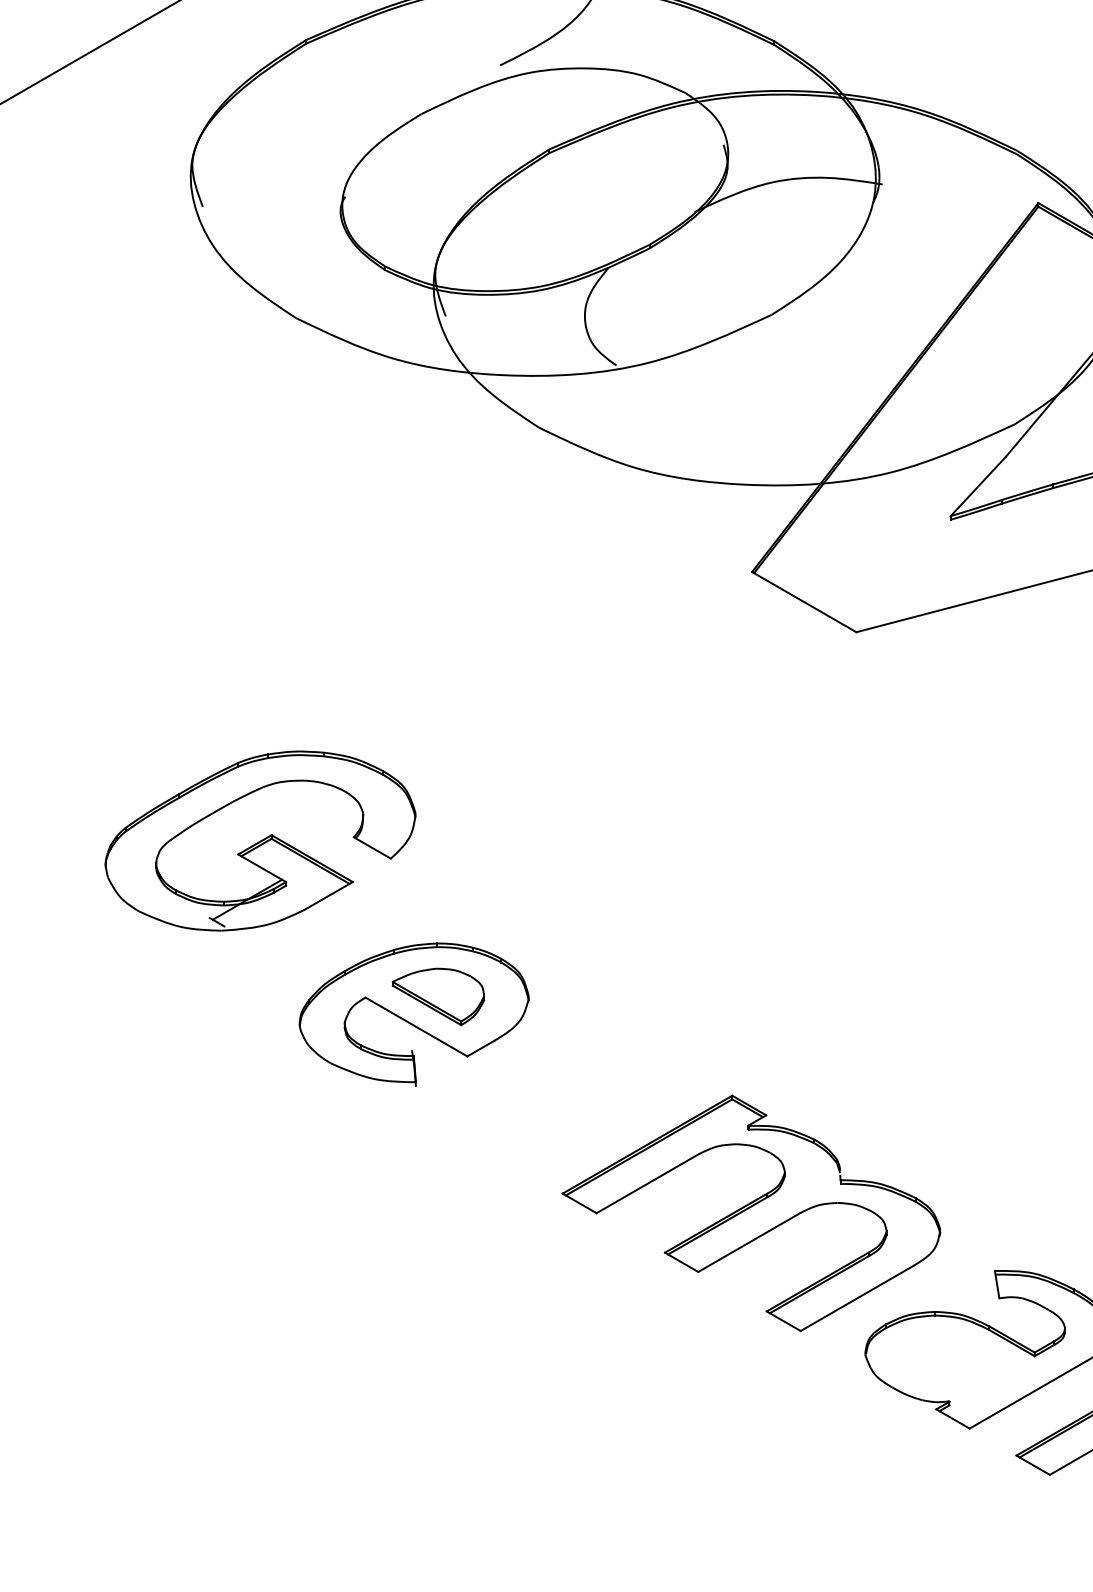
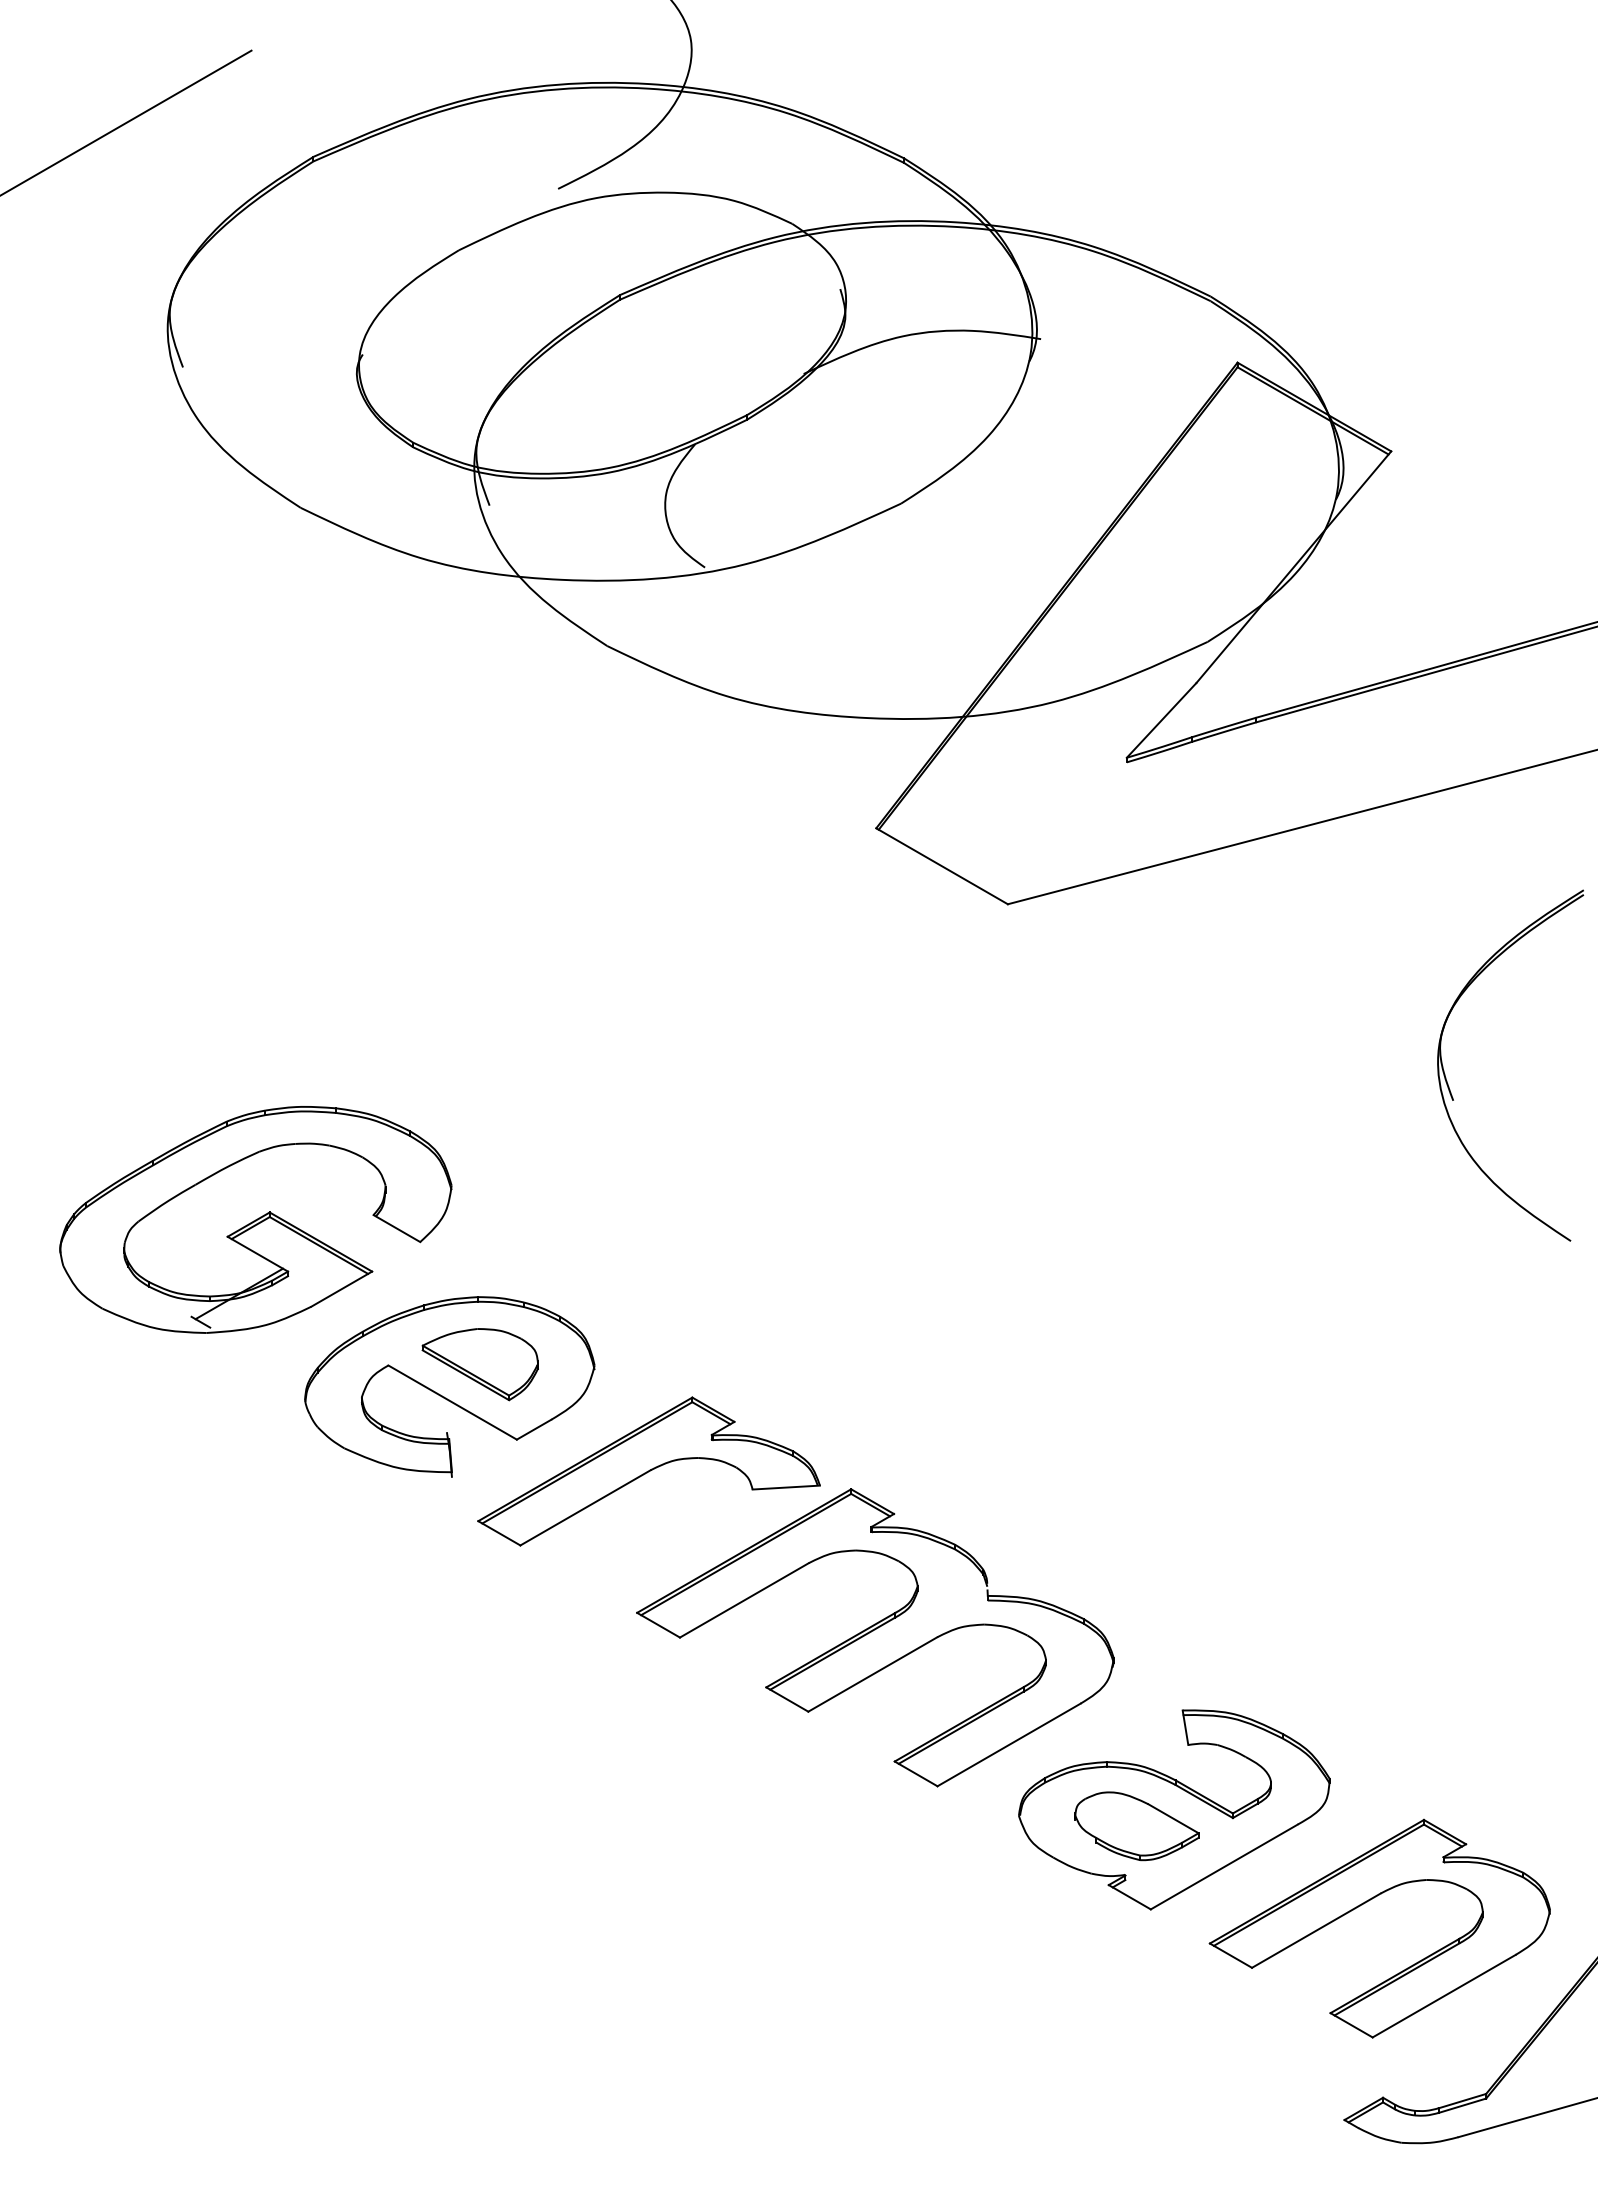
part: (260, 840) -> (255, 1219), moved
part: (571, 1081) -> (648, 1471), added
part: (958, 1362) -> (1136, 1826), added

